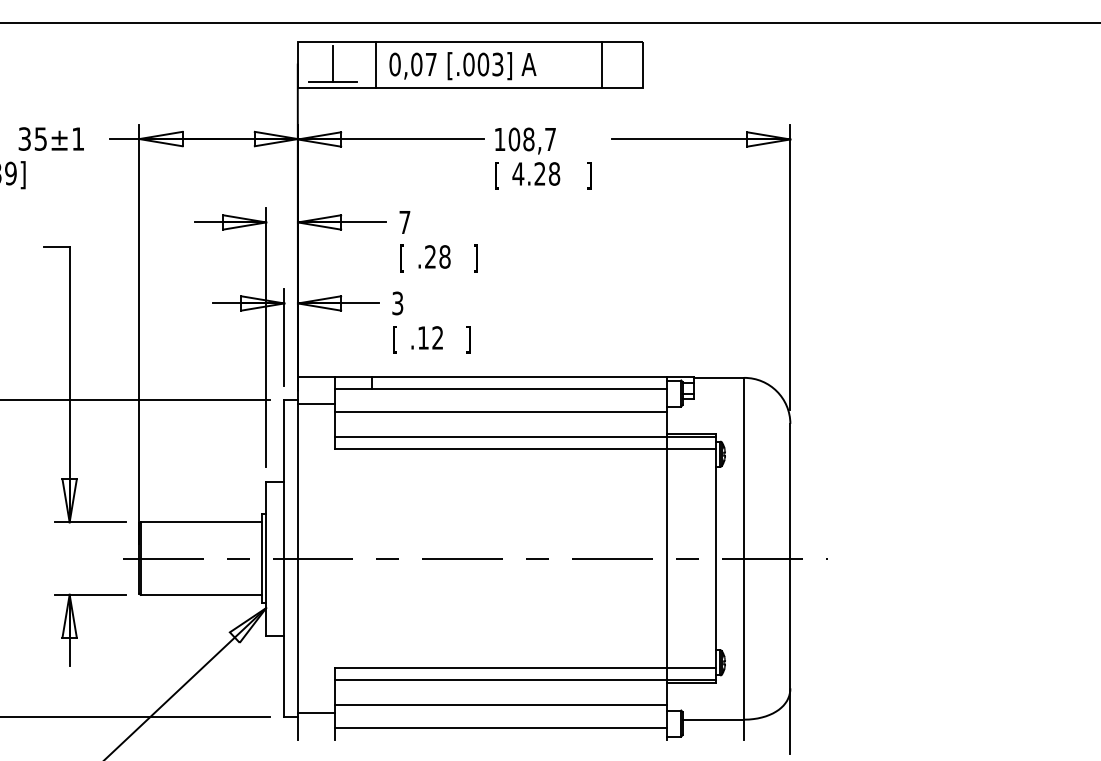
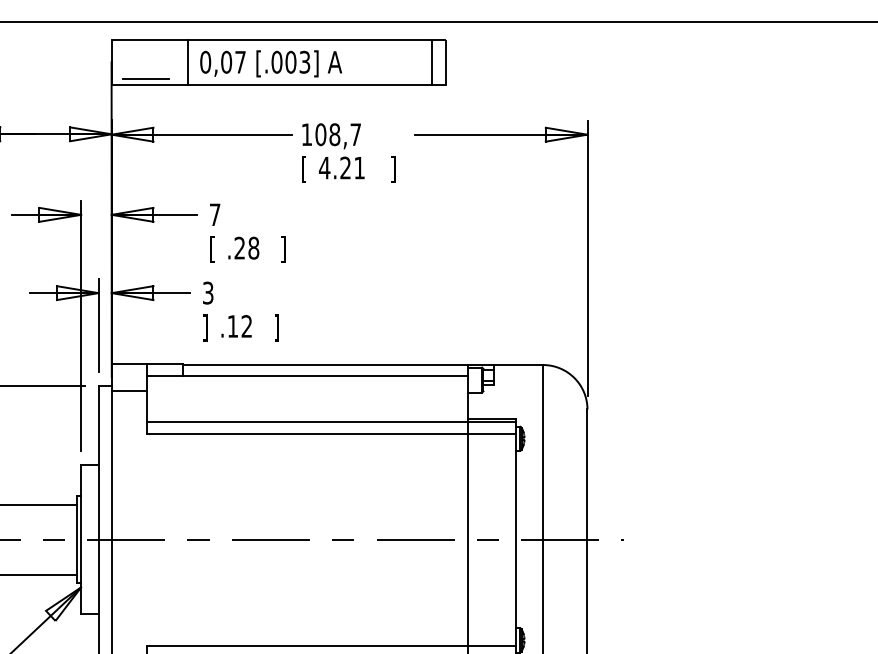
line: (333, 63) -> (146, 61), removed
line: (601, 64) -> (431, 62), moved
text: (554, 173) -> (359, 167), 4.28 -> 4.21
text: (395, 339) -> (206, 327), [ -> ]
line: (500, 412) -> (307, 398), removed

